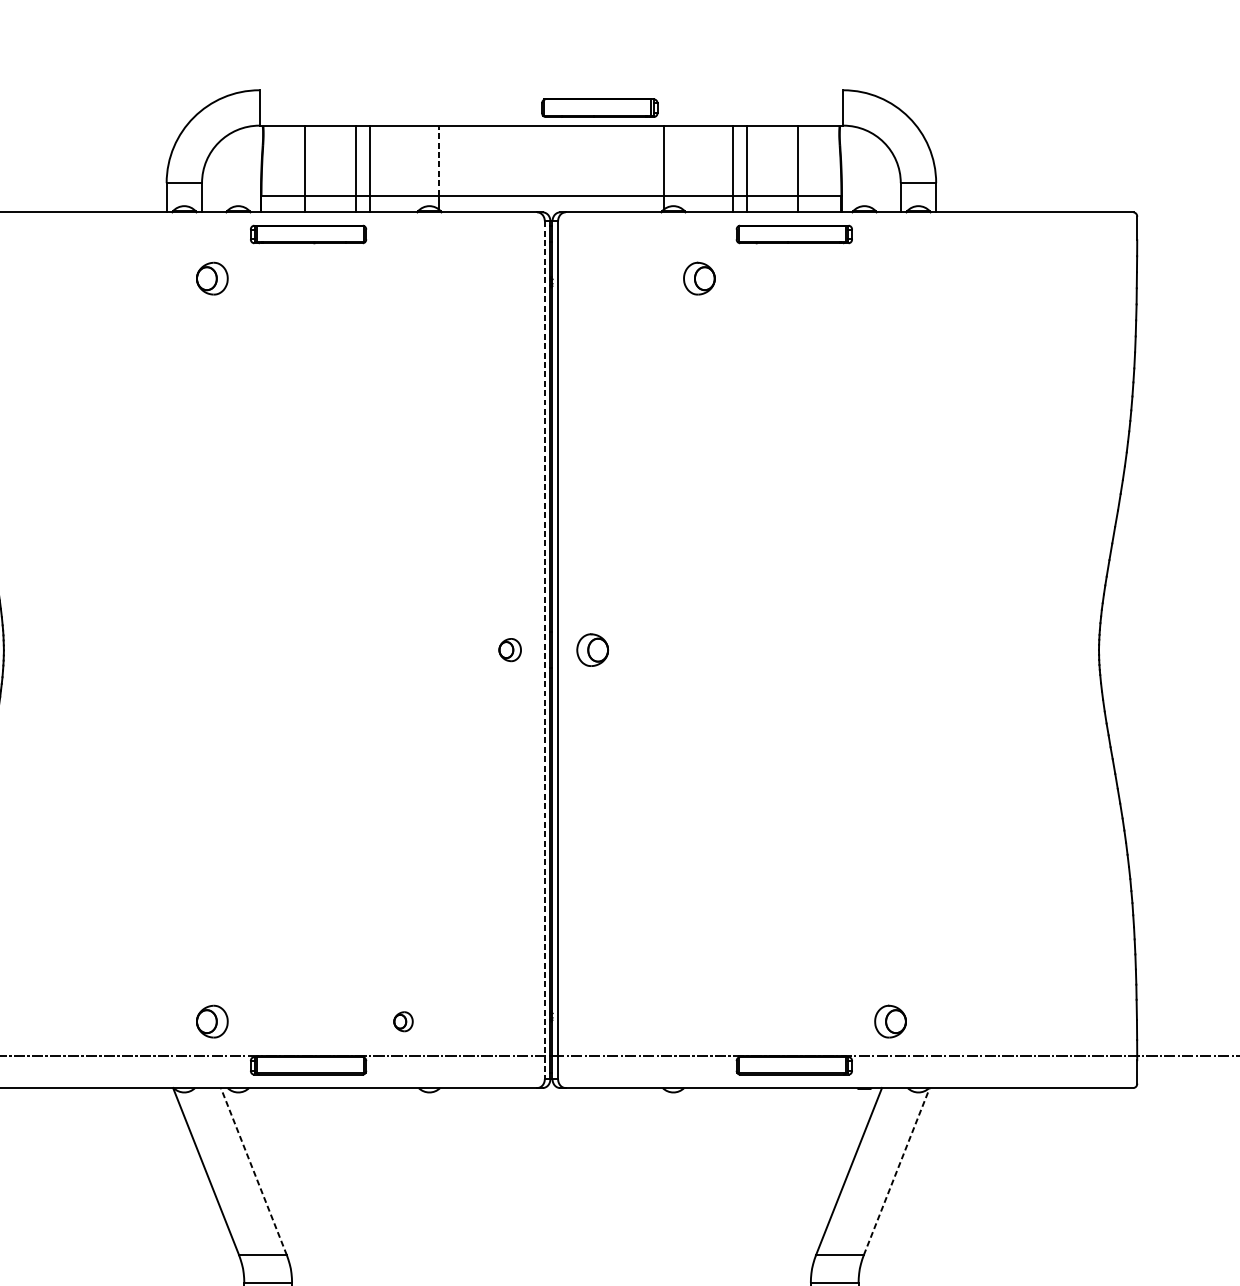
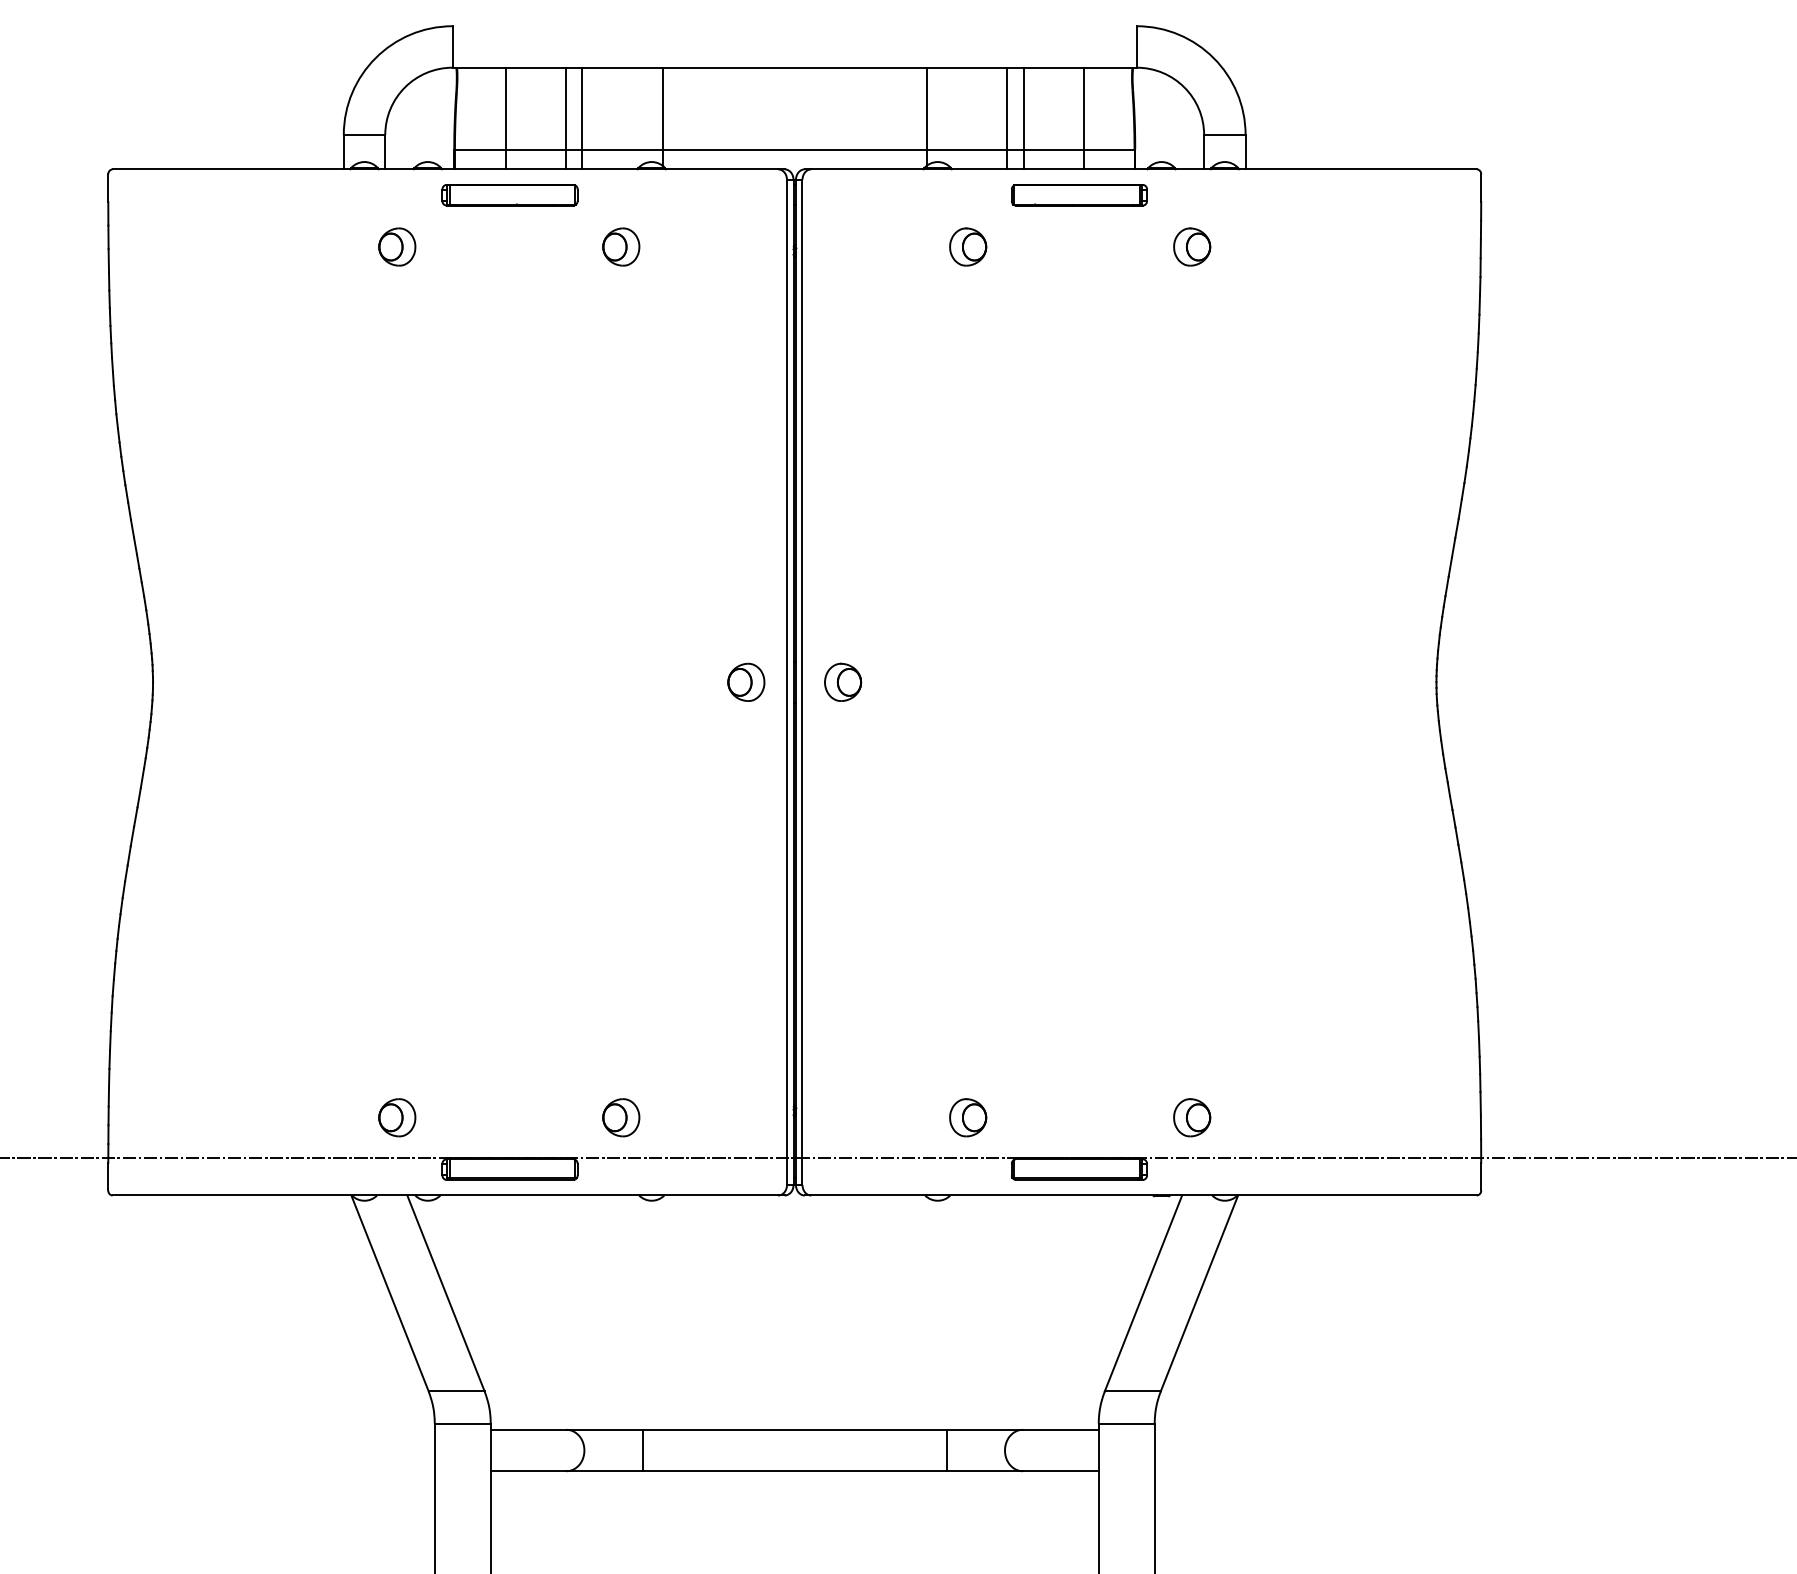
part: (599, 108) -> (851, 47), removed
line: (438, 160) -> (662, 108), dashed -> solid
part: (403, 278) -> (621, 246), added
part: (890, 278) -> (1192, 246), added
part: (510, 649) -> (746, 681), size x1.43
line: (545, 650) -> (787, 682), dashed -> solid
part: (403, 1021) -> (621, 1117), size x1.67
part: (699, 1021) -> (968, 1117), added
line: (253, 1170) -> (445, 1292), dashed -> solid
line: (896, 1170) -> (1199, 1292), dashed -> solid

